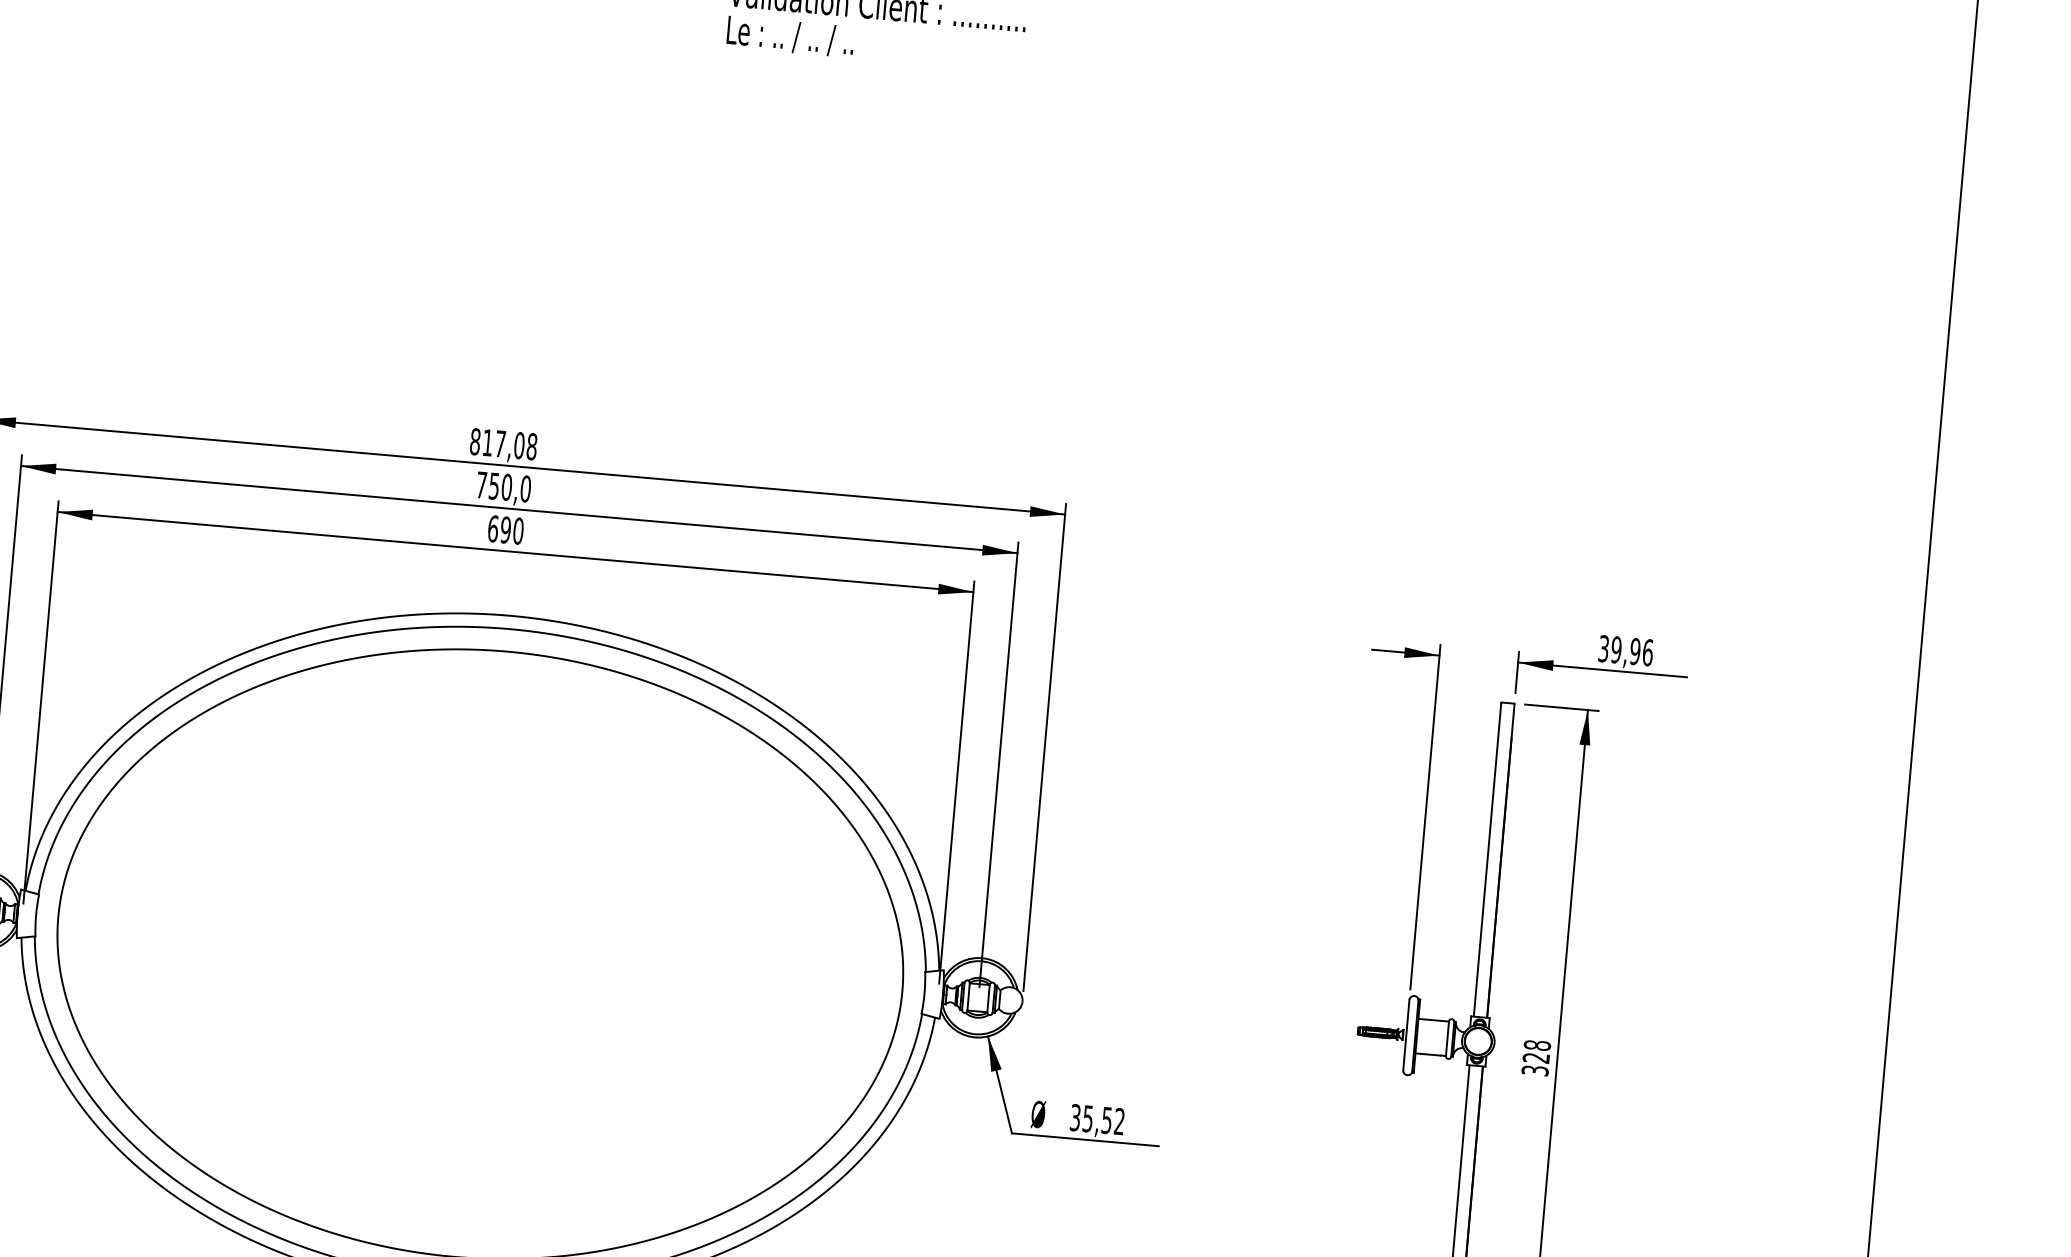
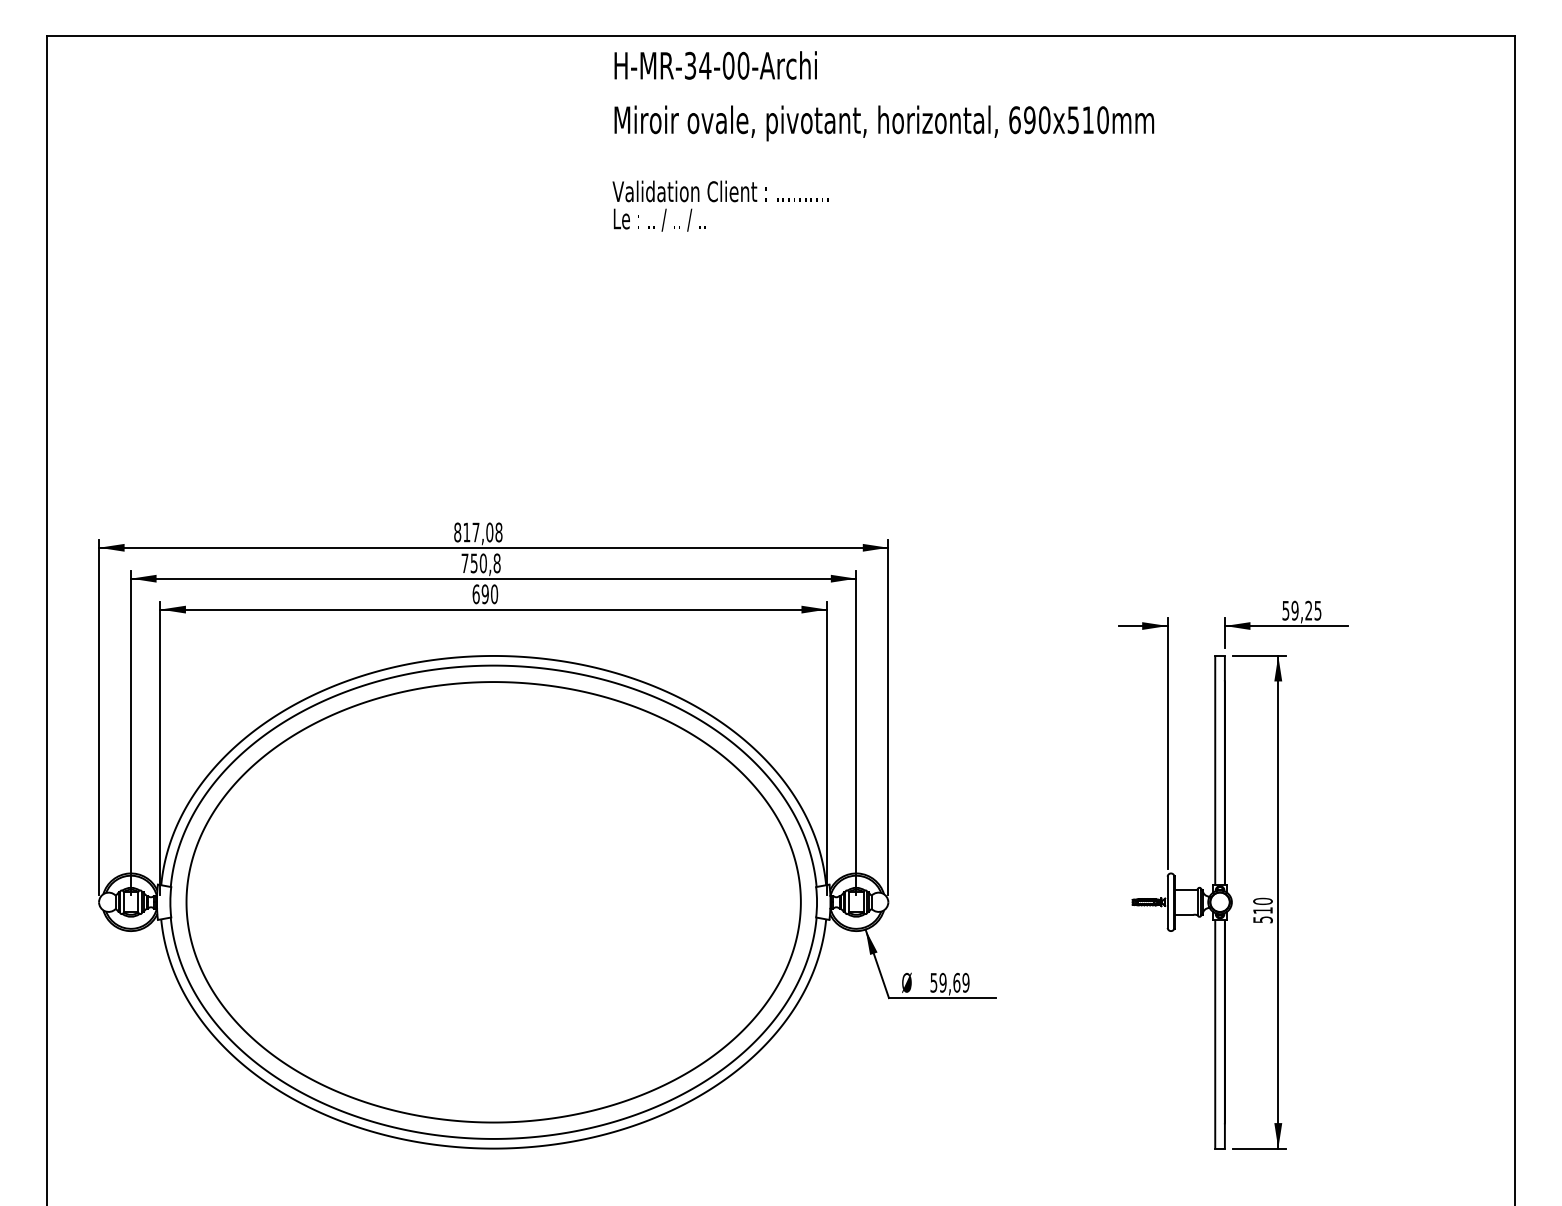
text: (525, 487) -> (496, 562), 750,0 -> 750,8
text: (1625, 650) -> (1301, 610), 39,96 -> 59,25
text: (1535, 1056) -> (1262, 909), 328 -> 510
text: (1096, 1119) -> (949, 982), 35,52 -> 59,69

